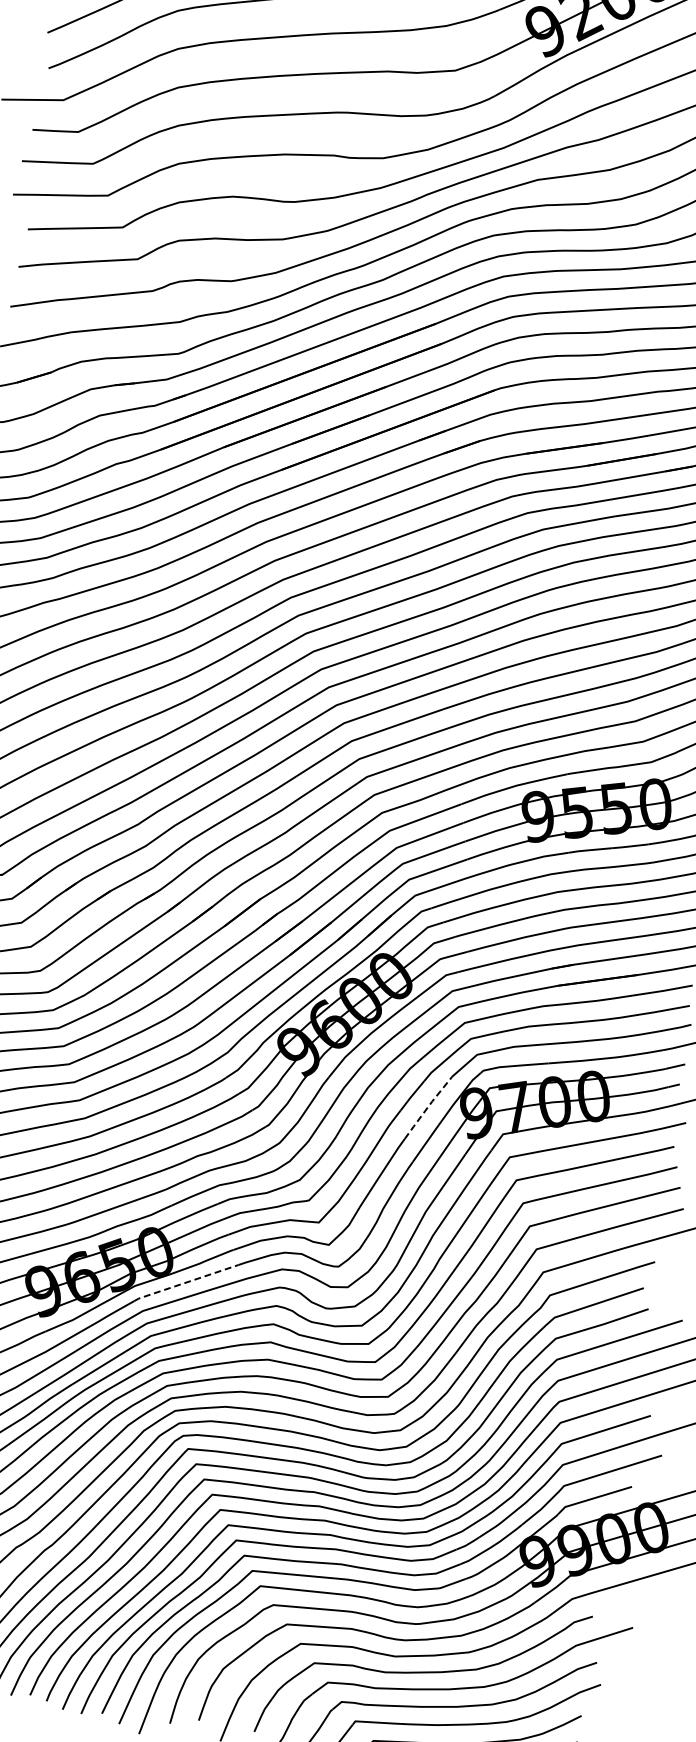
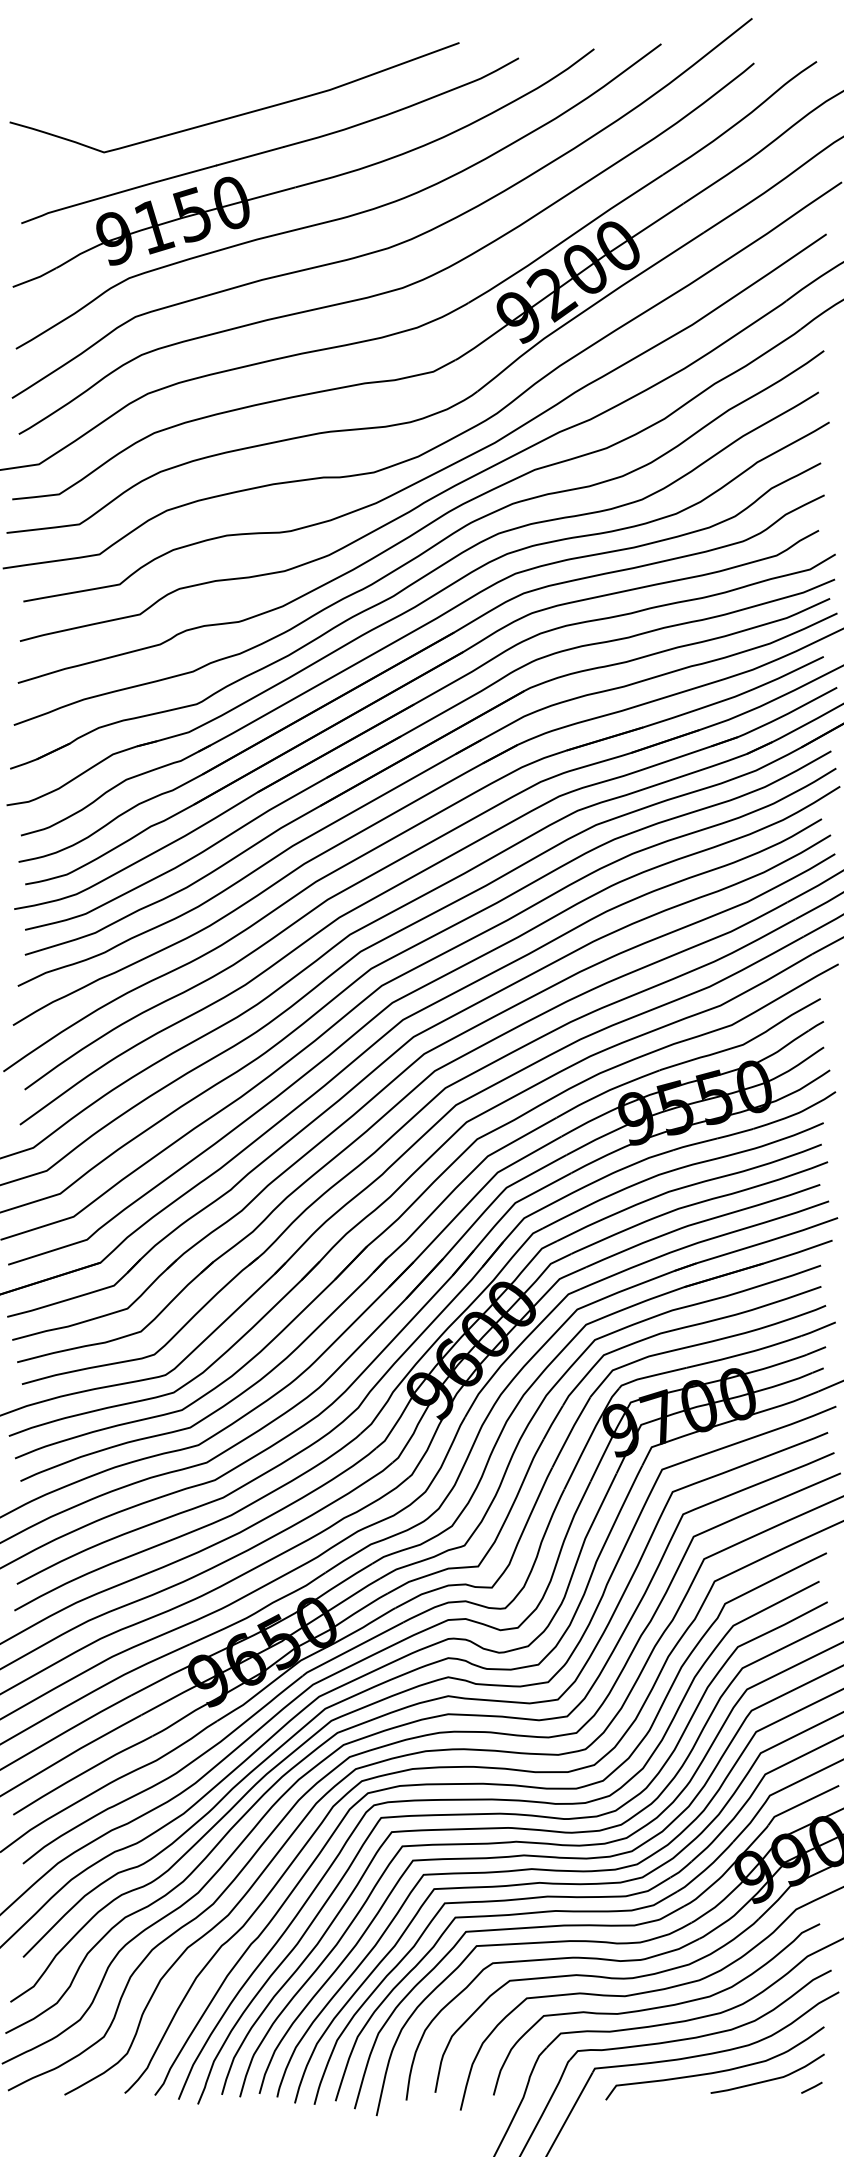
line: (427, 1107) -> (570, 1432), dashed -> solid
line: (185, 1283) -> (352, 1649), dashed -> solid

